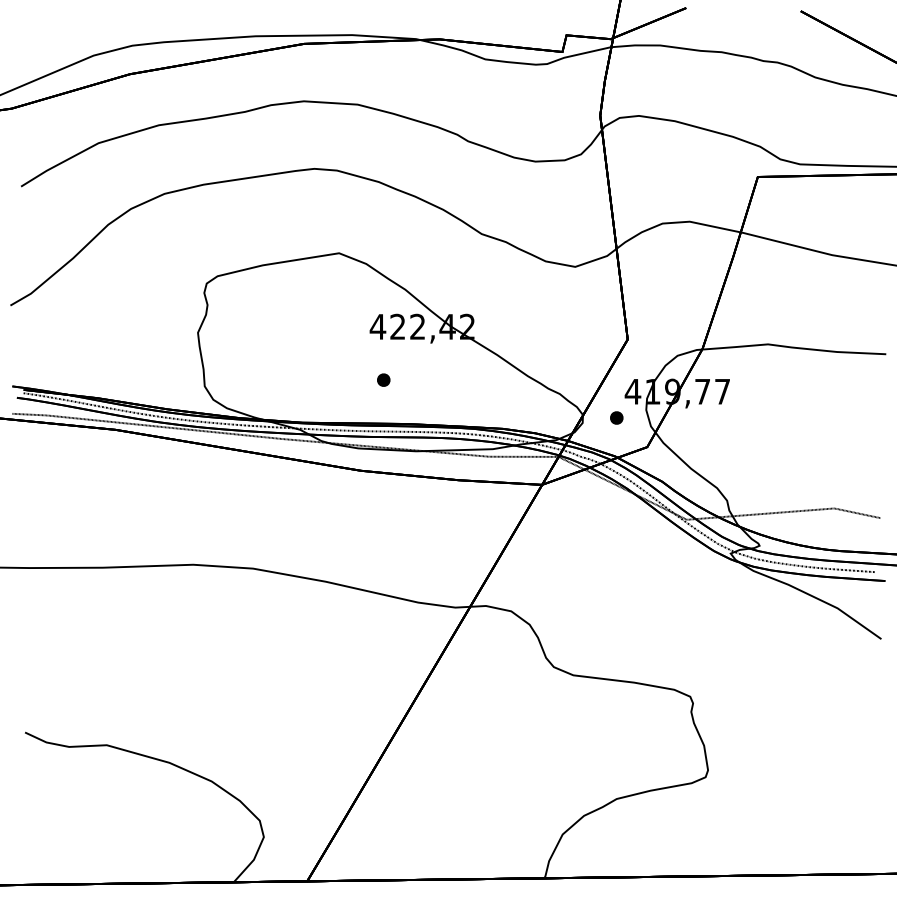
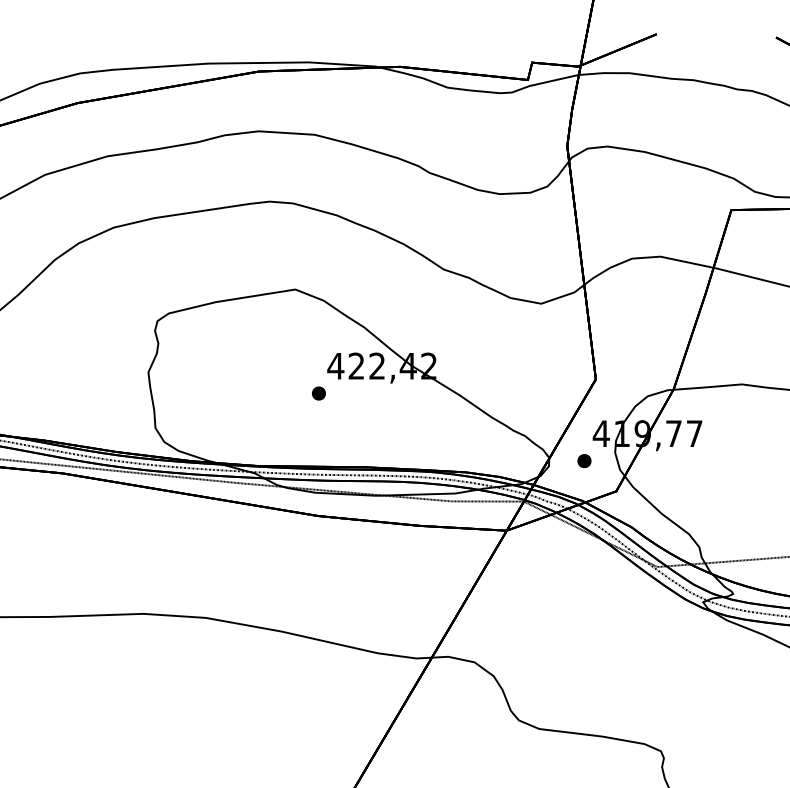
part: (383, 379) -> (318, 392), moved

